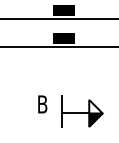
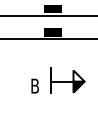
part: (81, 112) -> (67, 80), moved

